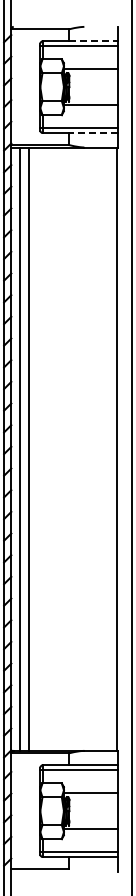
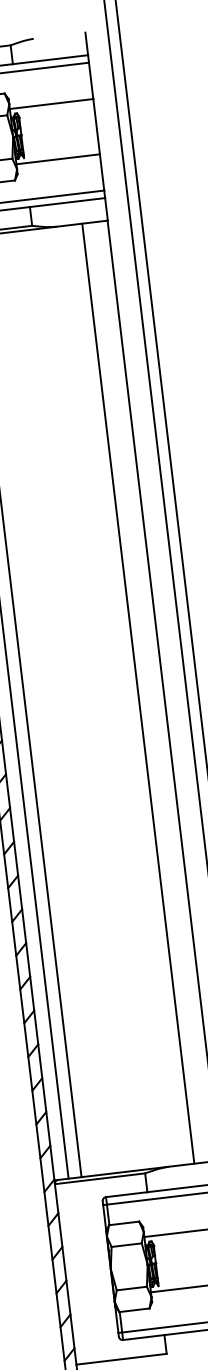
line: (93, 41) -> (50, 59), dashed -> solid
line: (92, 133) -> (66, 203), dashed -> solid
line: (101, 448) -> (138, 692), added

